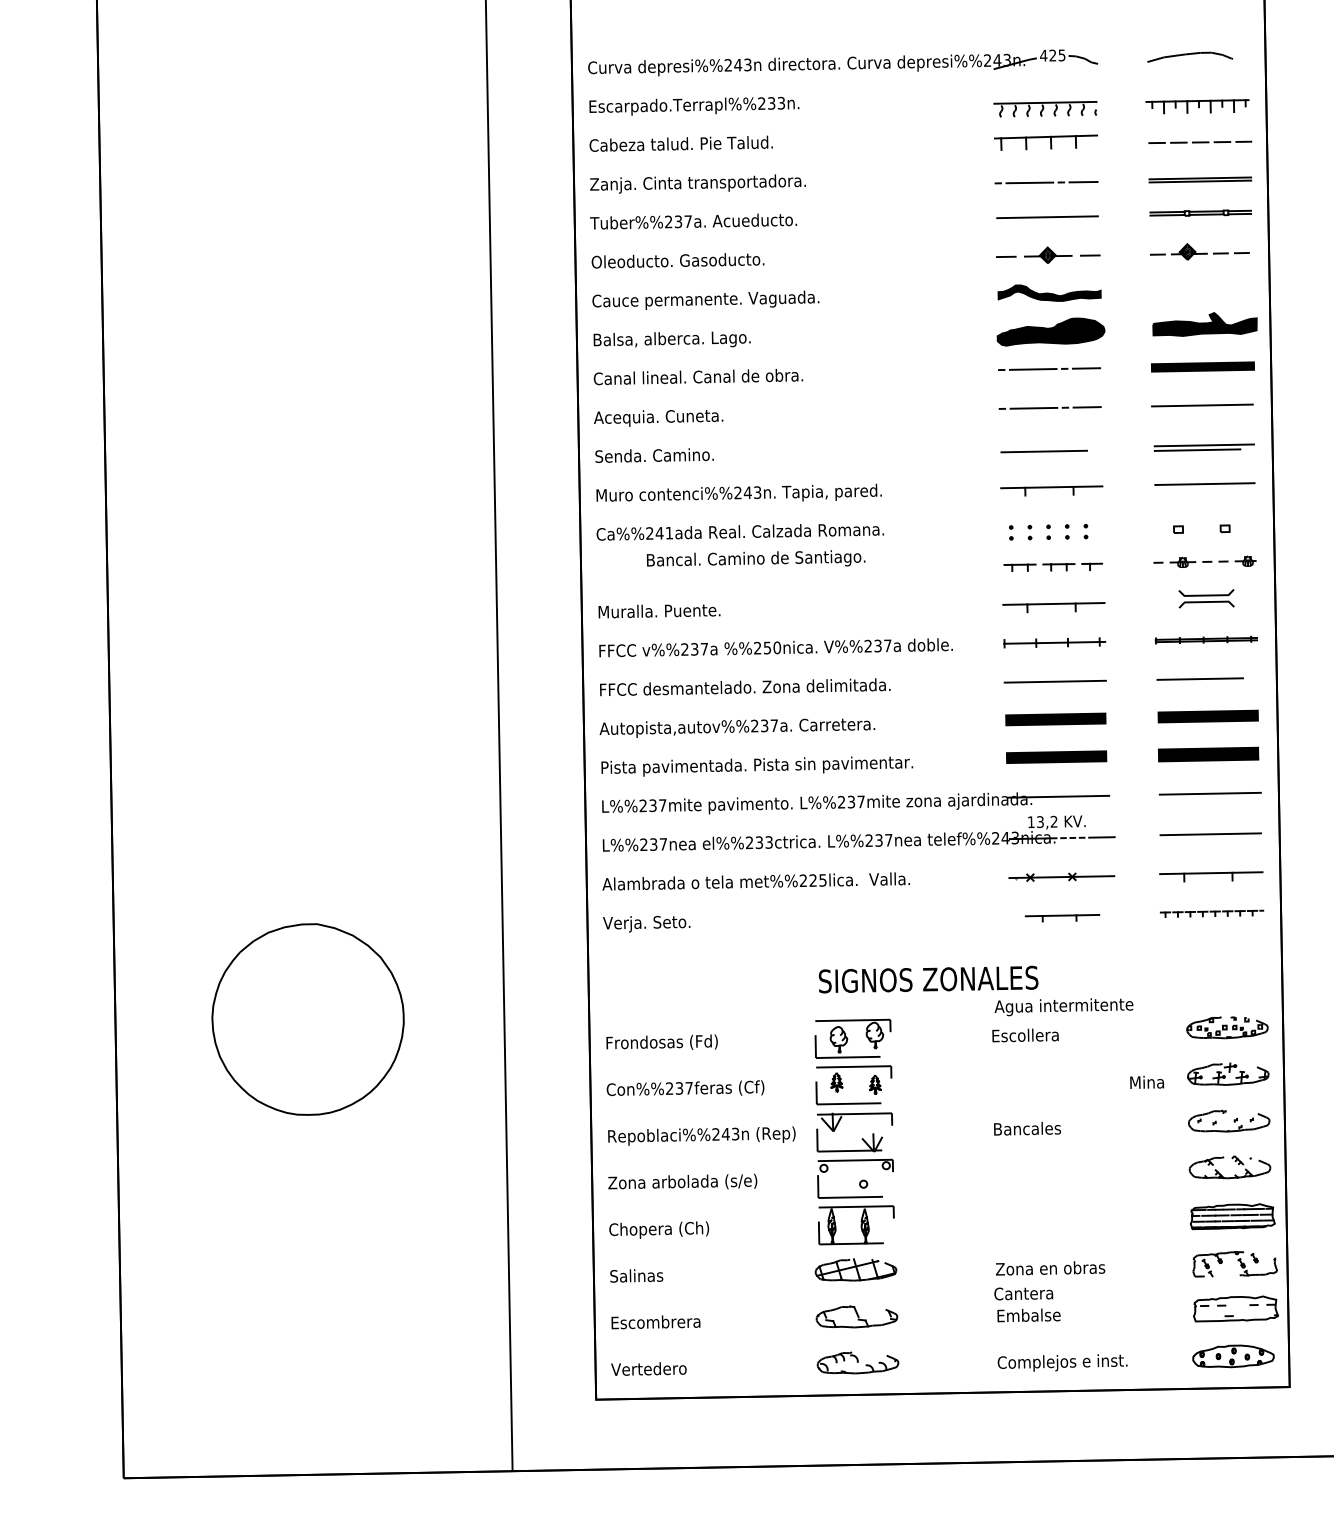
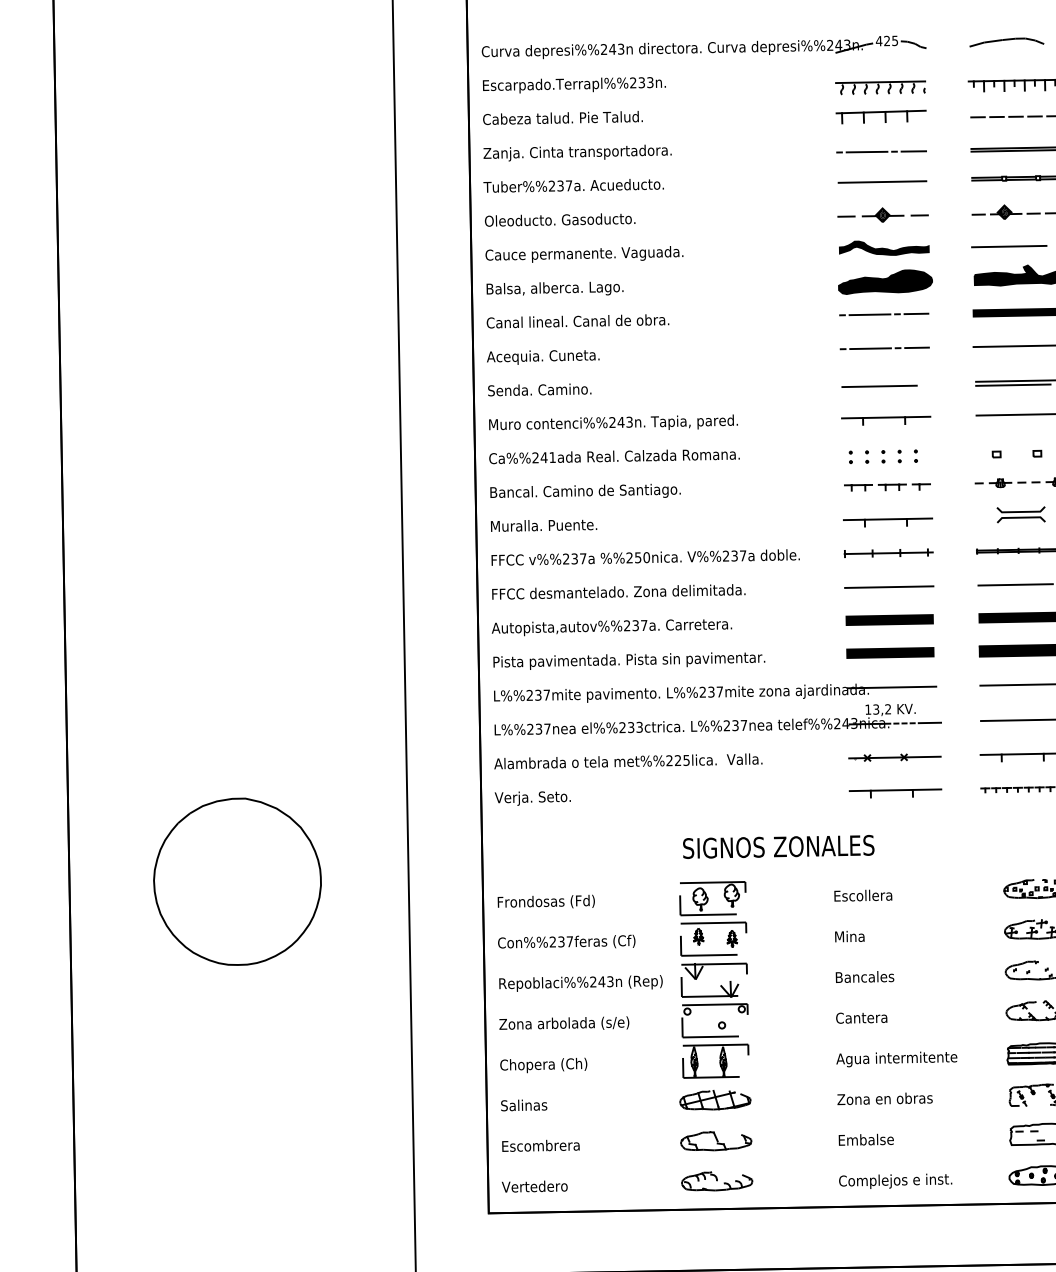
line: (1192, 290) -> (1008, 245), added
text: (755, 558) -> (585, 491), moved
part: (1062, 917) -> (895, 792), size x1.43
text: (1063, 1007) -> (896, 1059), moved
text: (1146, 1081) -> (849, 935), moved
text: (1023, 1293) -> (861, 1017), moved

